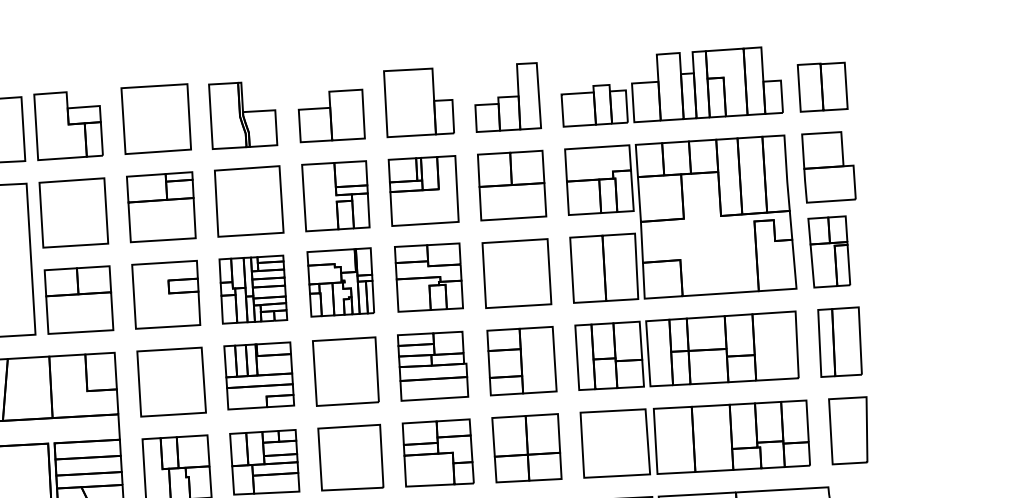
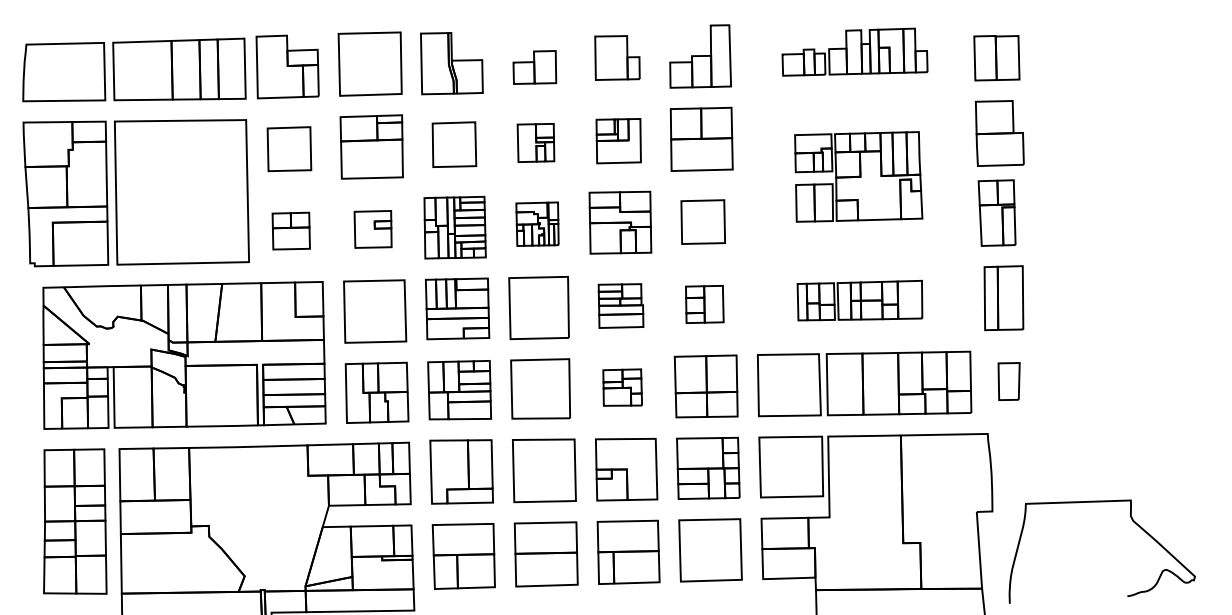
part: (670, 85) -> (854, 51), size x0.7
part: (419, 101) -> (617, 57), size x0.7
part: (331, 115) -> (534, 67), size x0.7
part: (423, 190) -> (618, 140), size x0.7
part: (335, 195) -> (535, 142), size x0.6
part: (249, 201) -> (454, 144), size x0.7
part: (73, 212) -> (289, 148), size x0.7
part: (680, 218) -> (858, 176), size x0.6
part: (517, 272) -> (703, 221), size x0.7
part: (340, 282) -> (537, 224), size x0.7
part: (165, 294) -> (372, 229), size x0.6
part: (79, 299) -> (291, 230), size x0.6
part: (686, 350) -> (859, 300), size x0.6
part: (521, 361) -> (704, 304), size x0.6
part: (432, 365) -> (620, 305), size x0.7
part: (848, 430) -> (1008, 381), size x0.6
part: (437, 452) -> (622, 387), size x0.6

